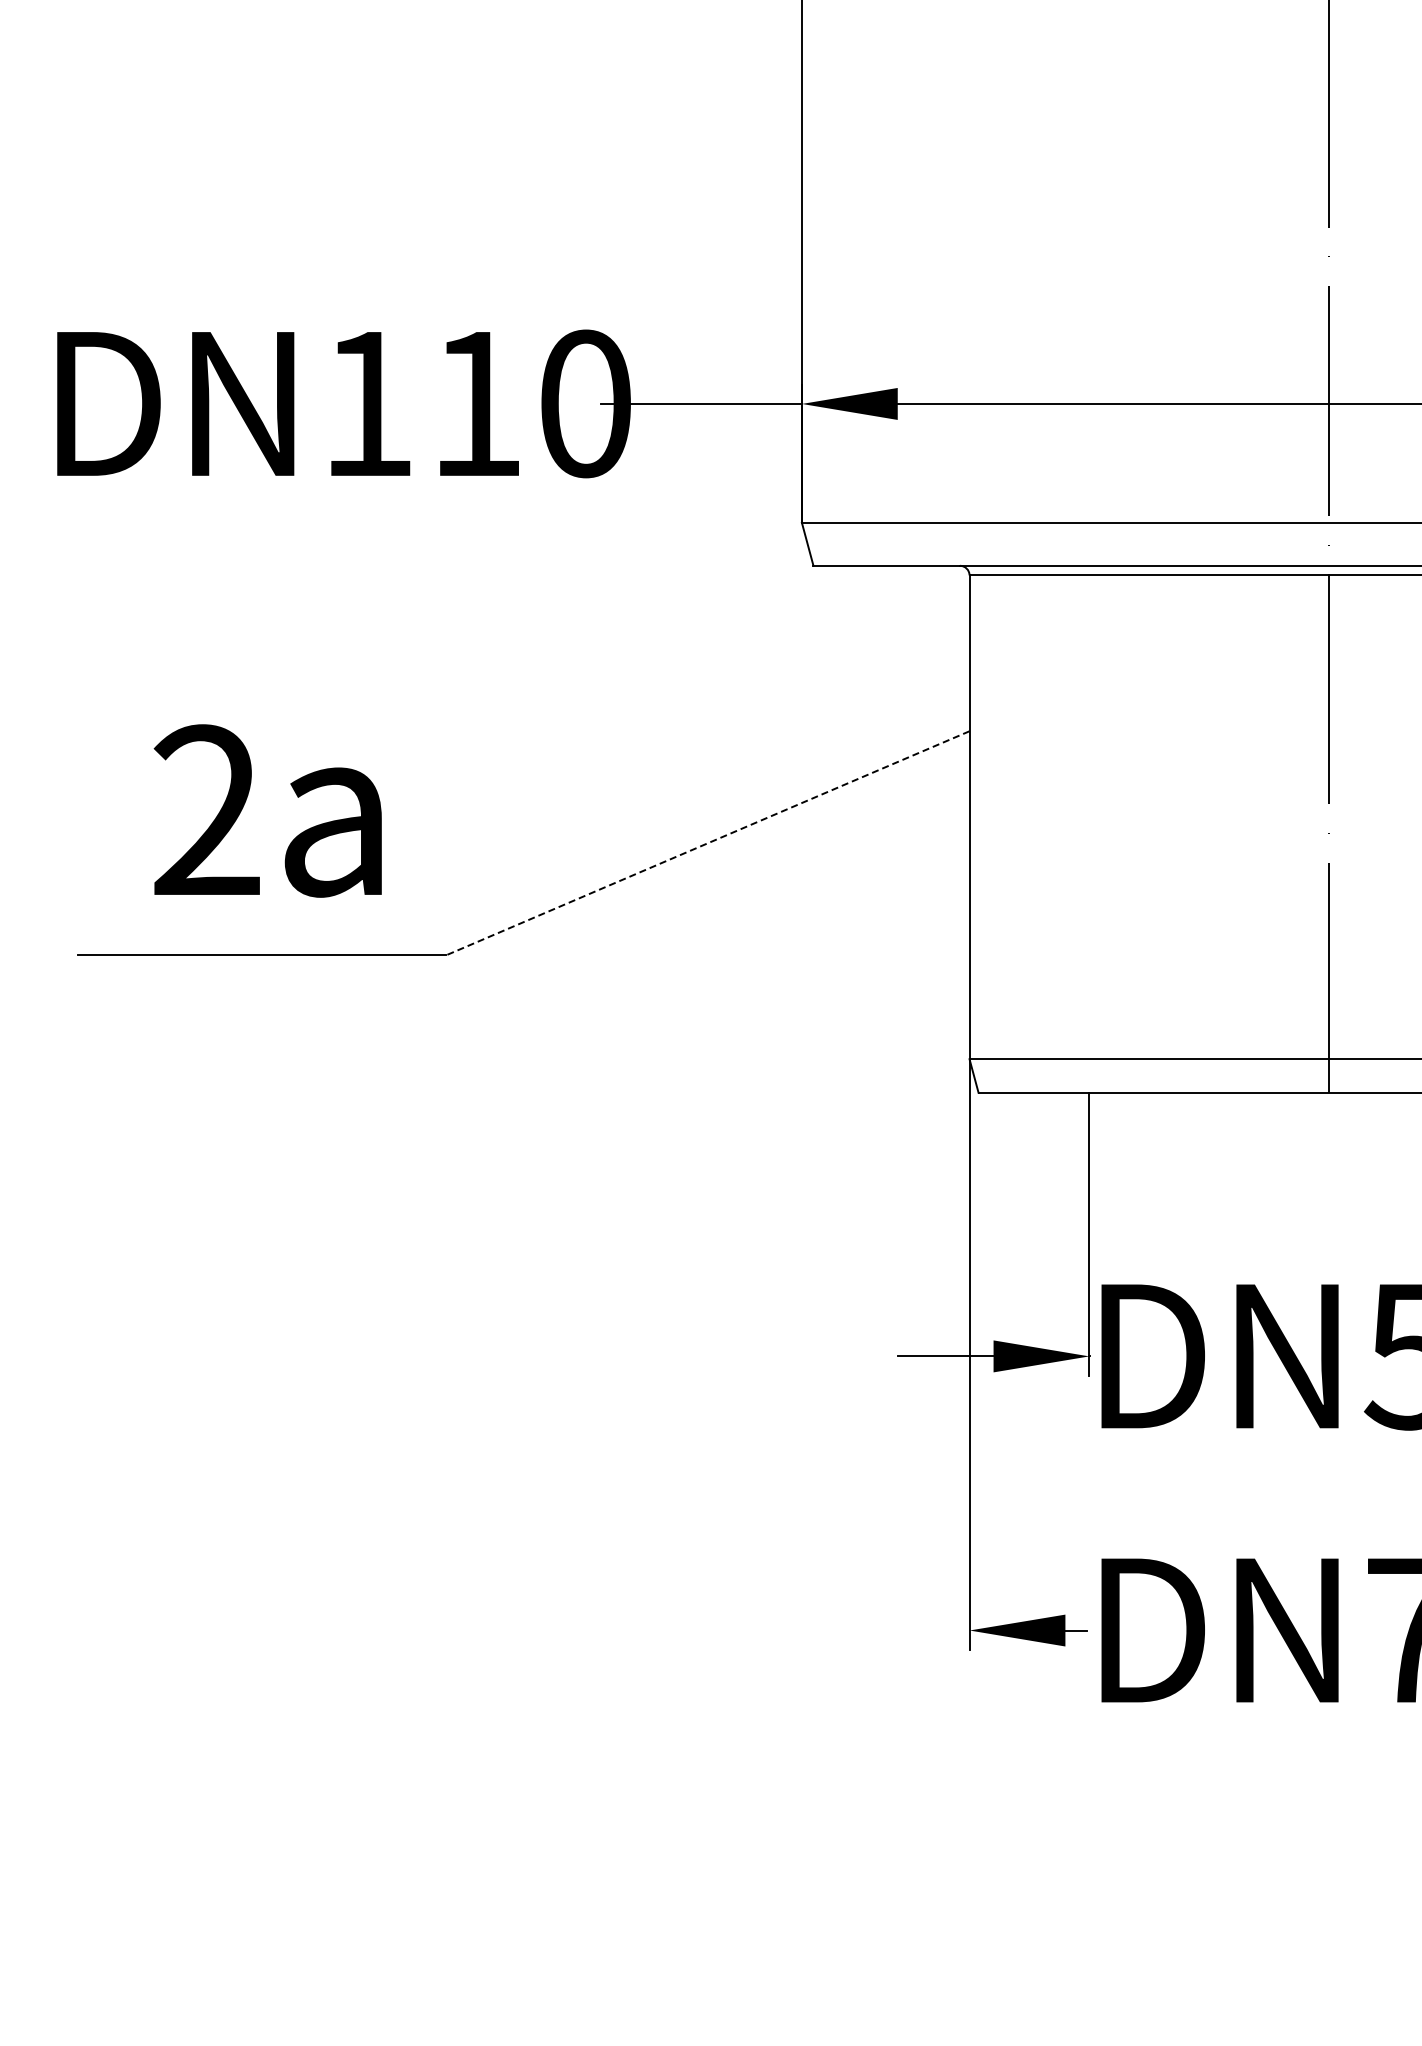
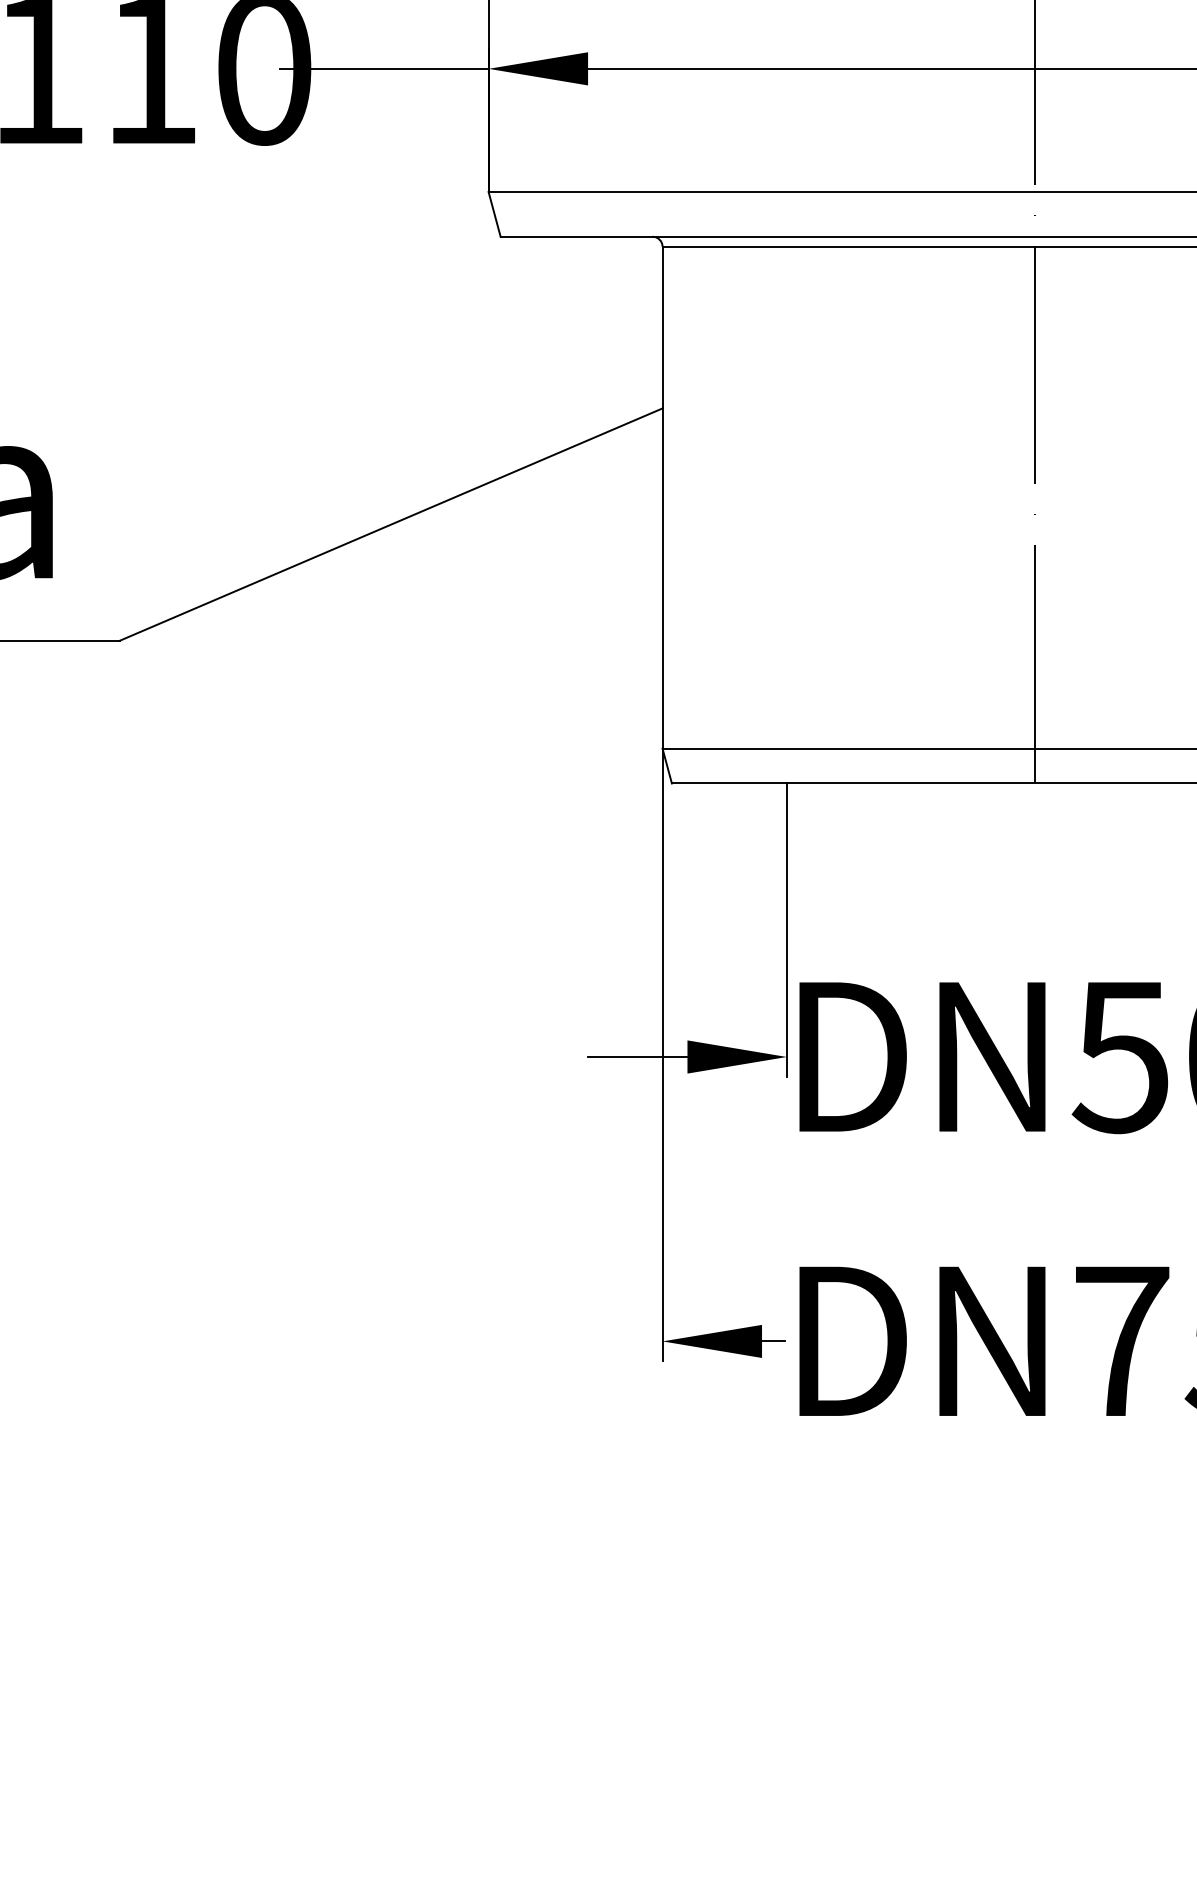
line: (707, 843) -> (390, 524), dashed -> solid

